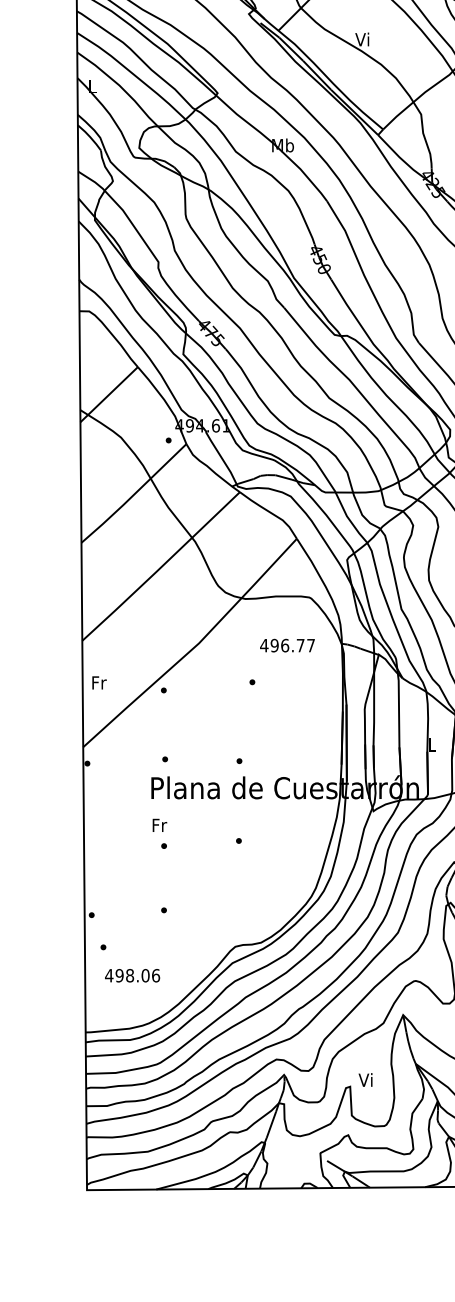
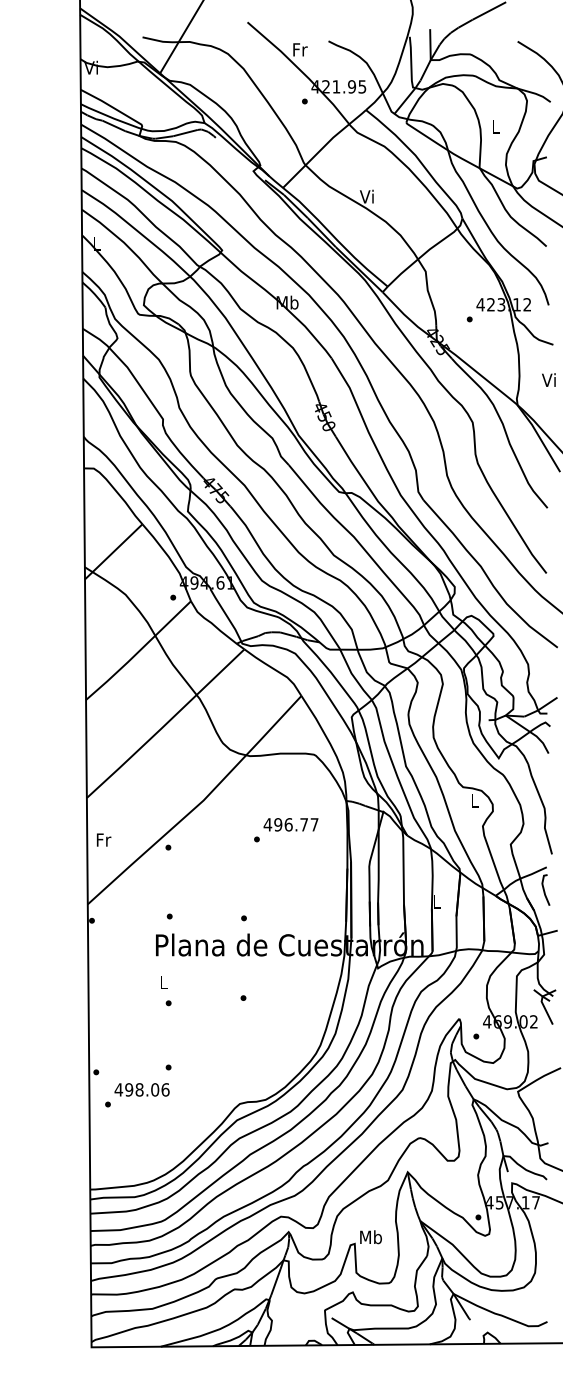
text: (286, 645) -> (290, 824), moved
text: (159, 825) -> (164, 982), Fr -> L
text: (131, 975) -> (141, 1089), moved
text: (365, 1080) -> (370, 1237), Vi -> Mb

